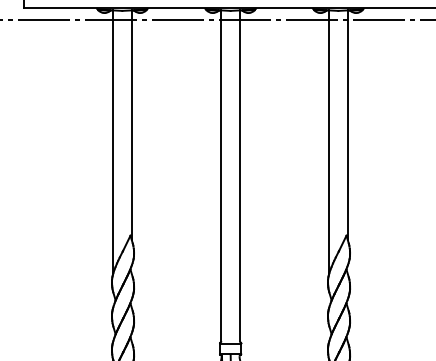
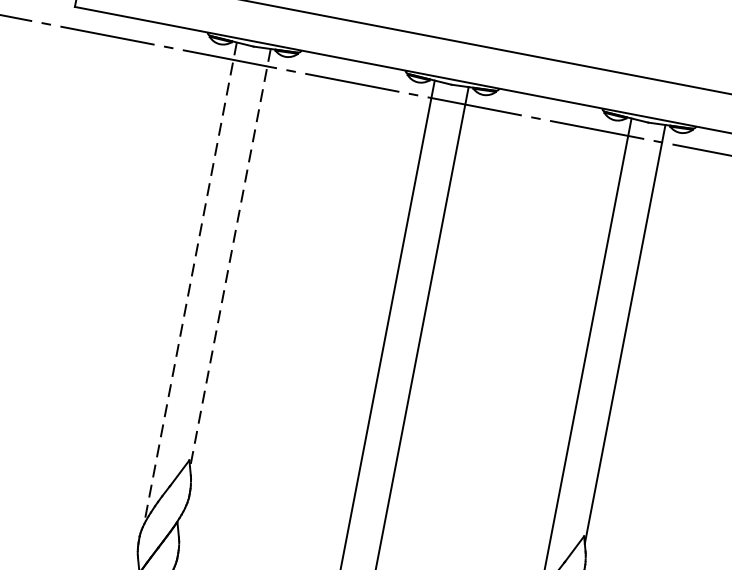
line: (131, 124) -> (230, 257), solid -> dashed
line: (113, 142) -> (191, 283), solid -> dashed

